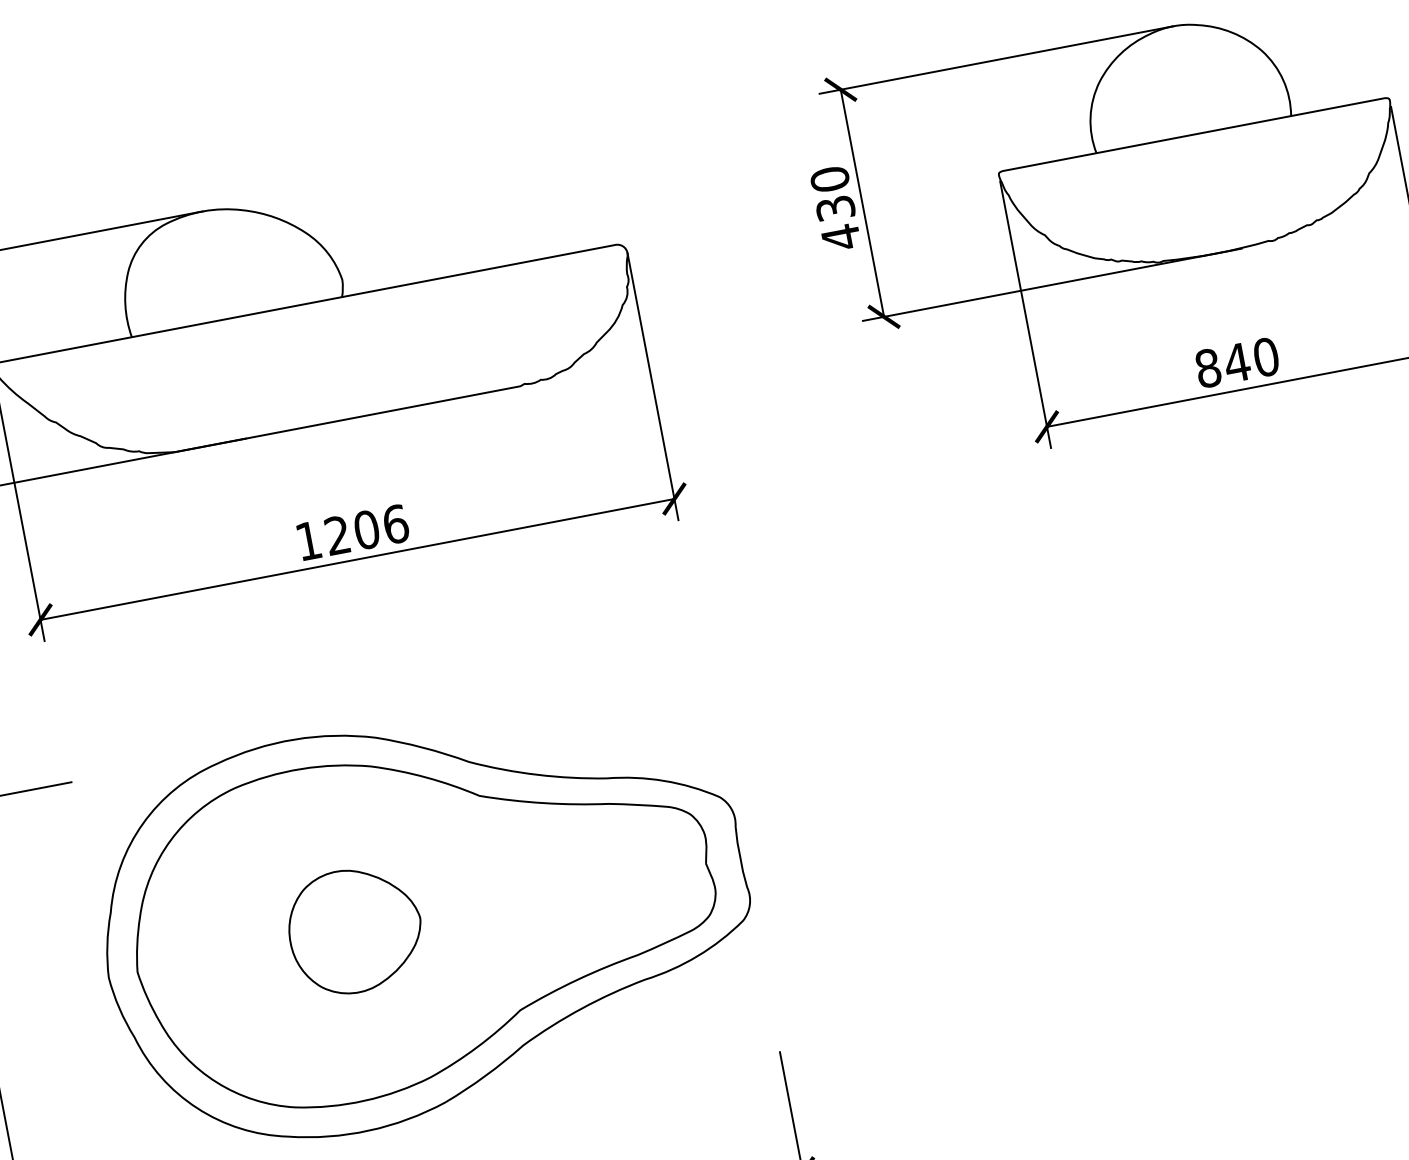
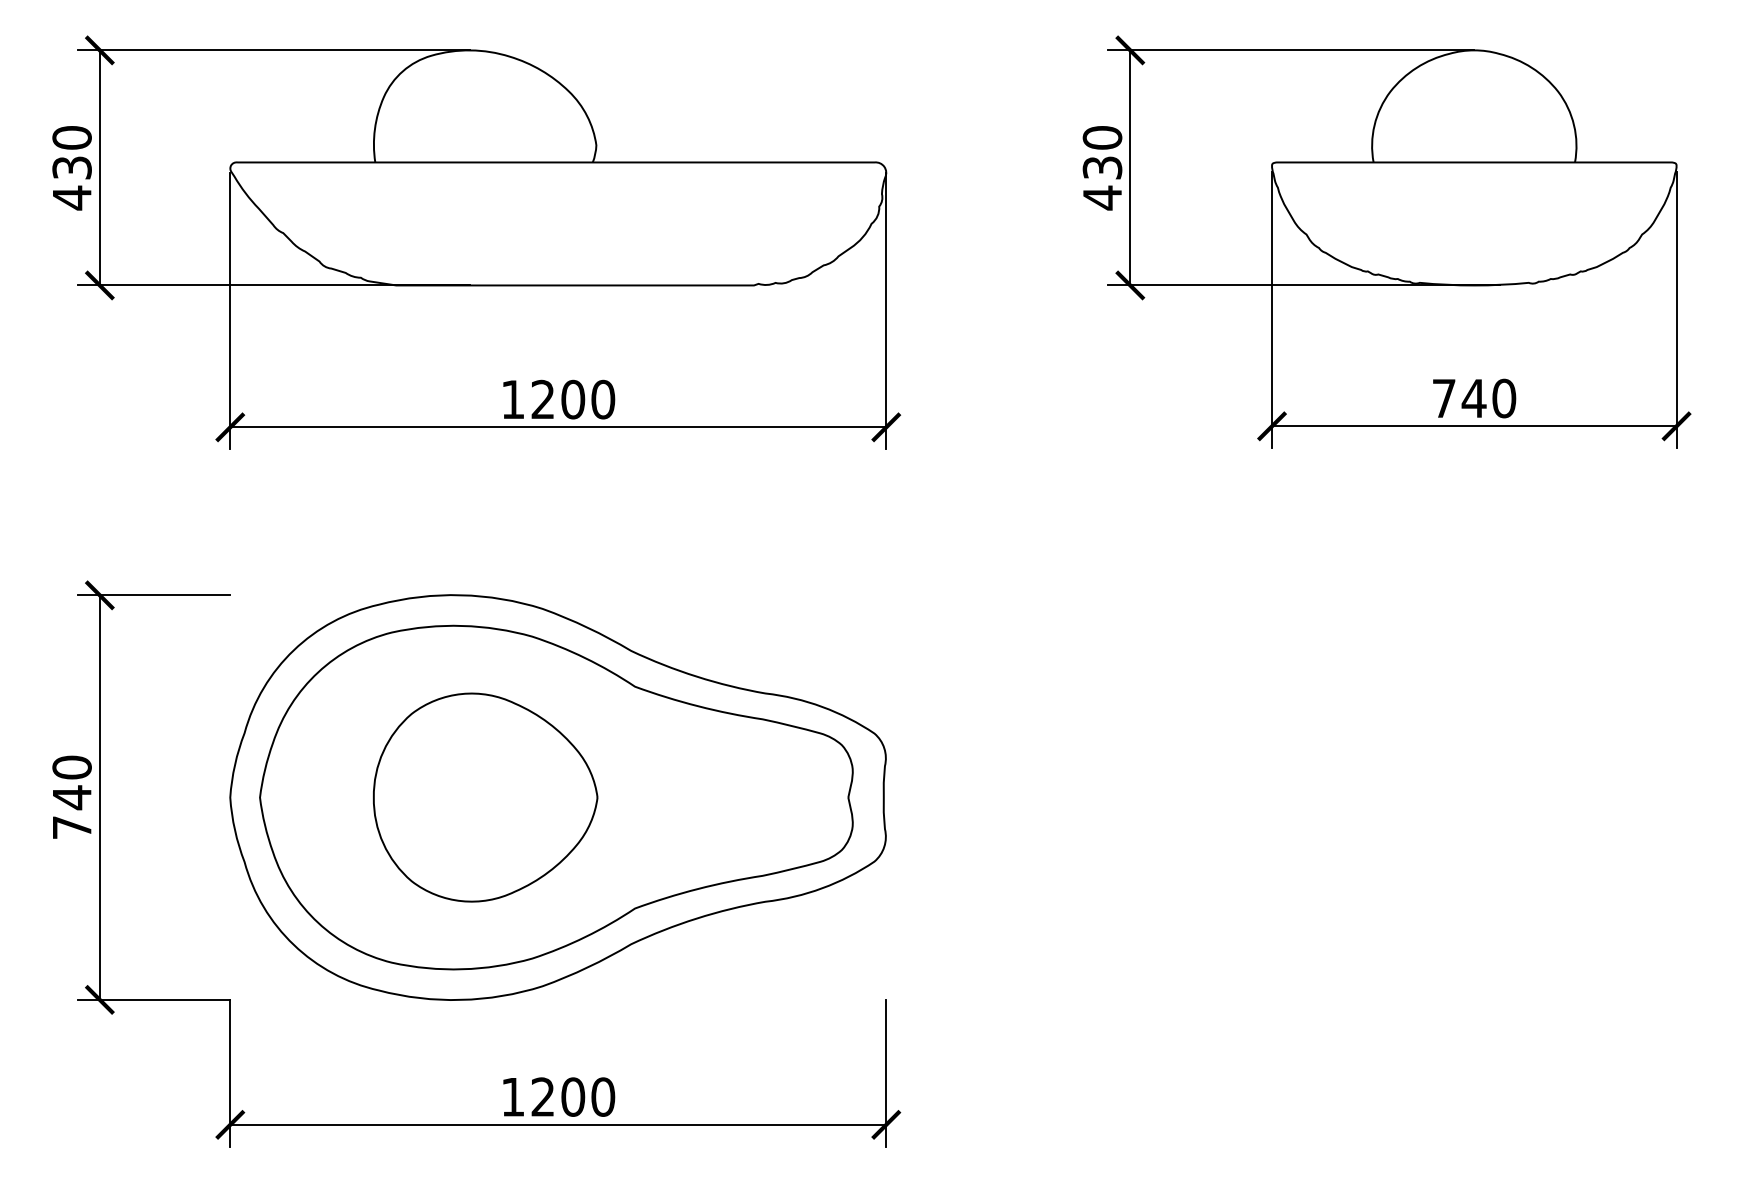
text: (1207, 368) -> (1443, 398), 840 -> 740
text: (396, 524) -> (603, 399), 1206 -> 1200
part: (355, 930) -> (485, 797), size x1.67

